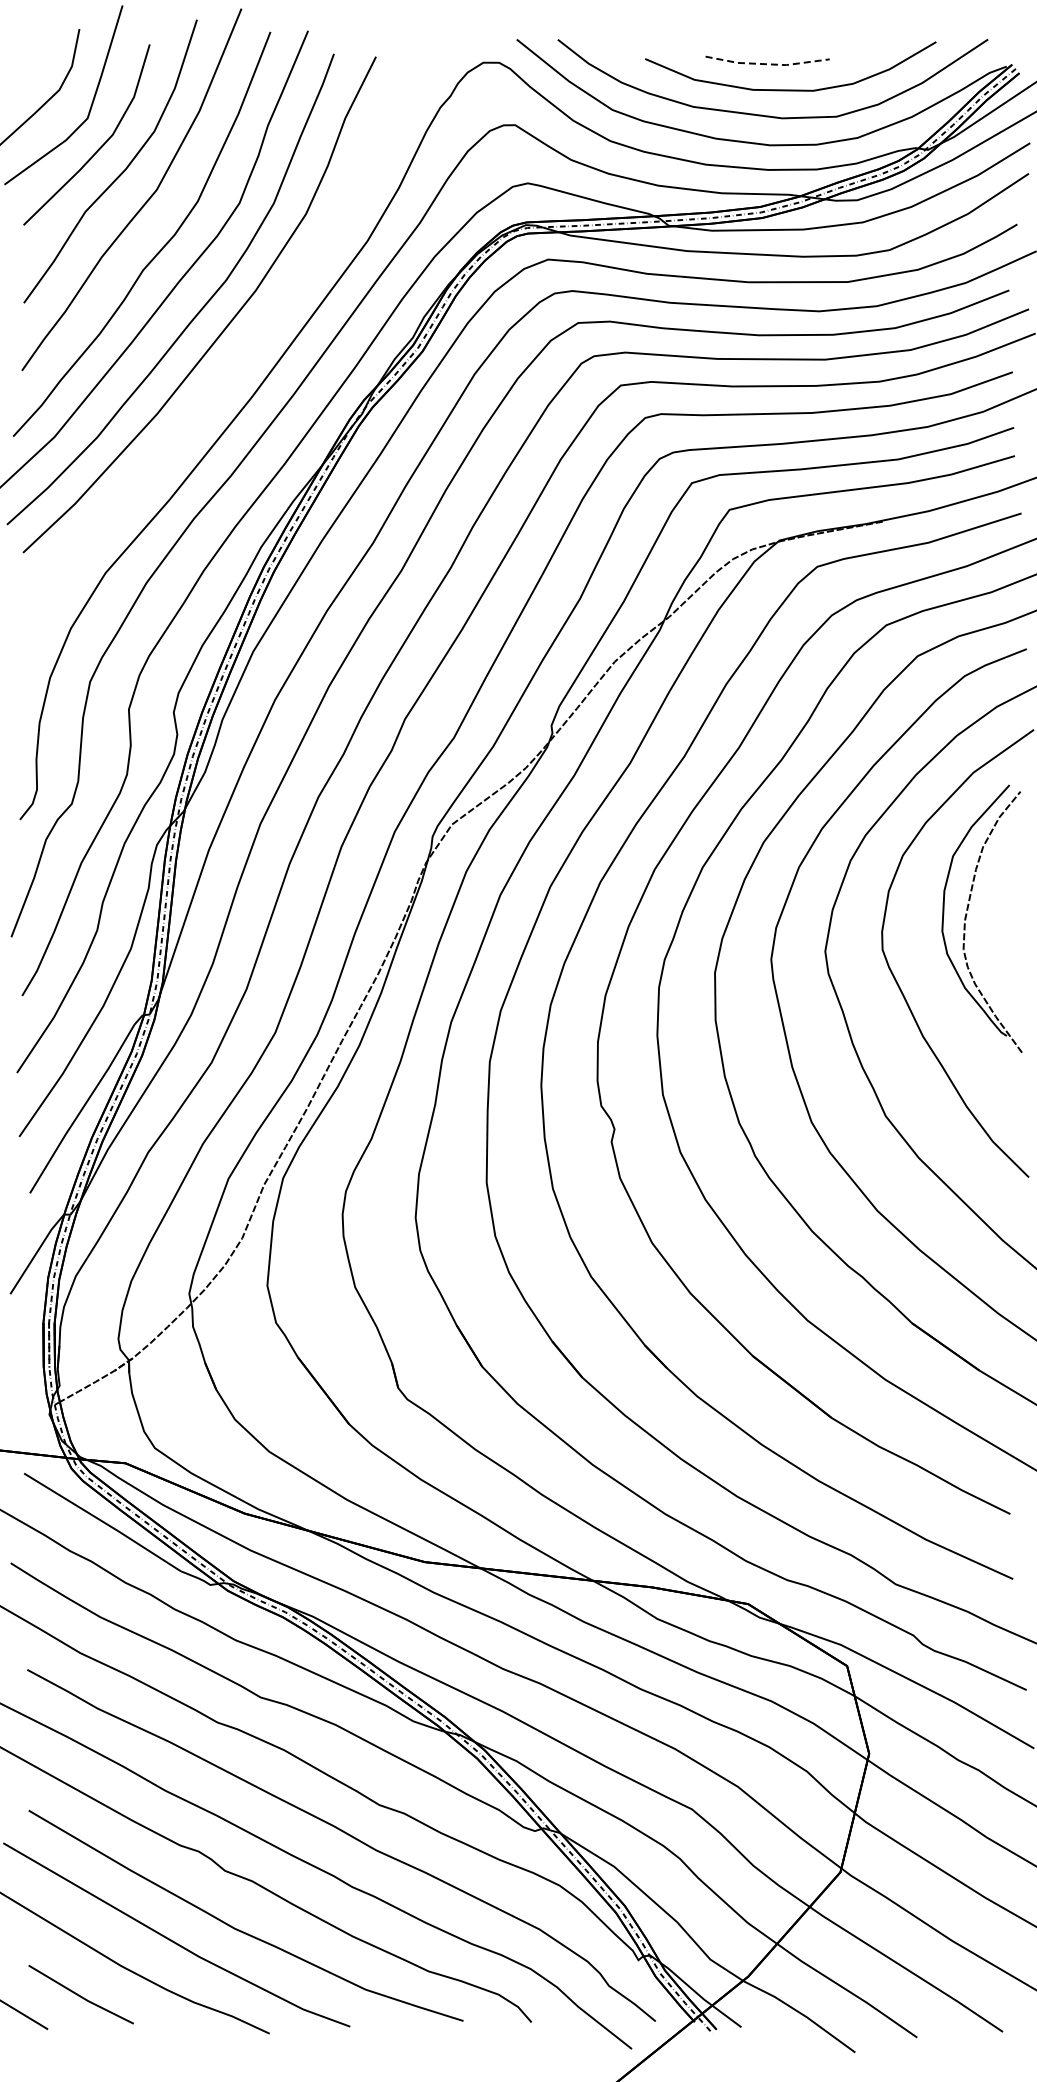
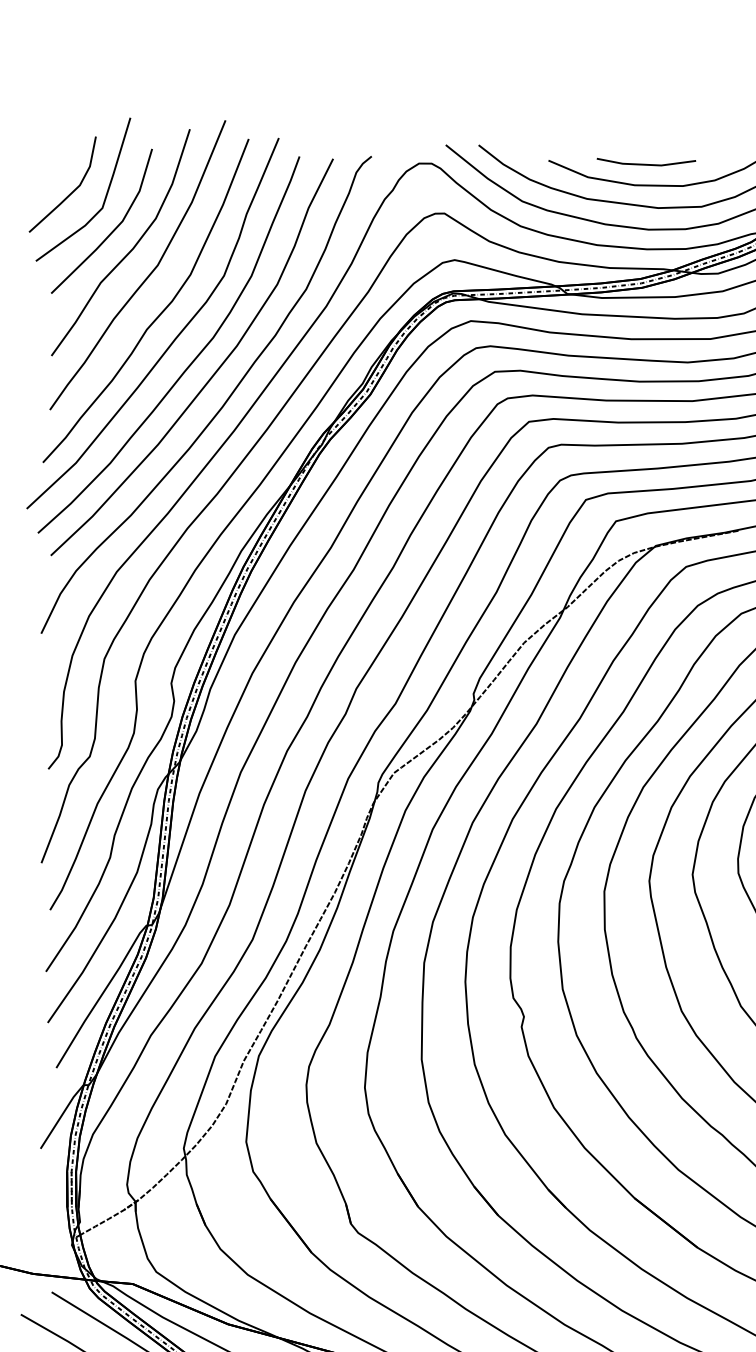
line: (767, 64) -> (646, 165), dashed -> solid
curve: (236, 366) -> (221, 406), added

